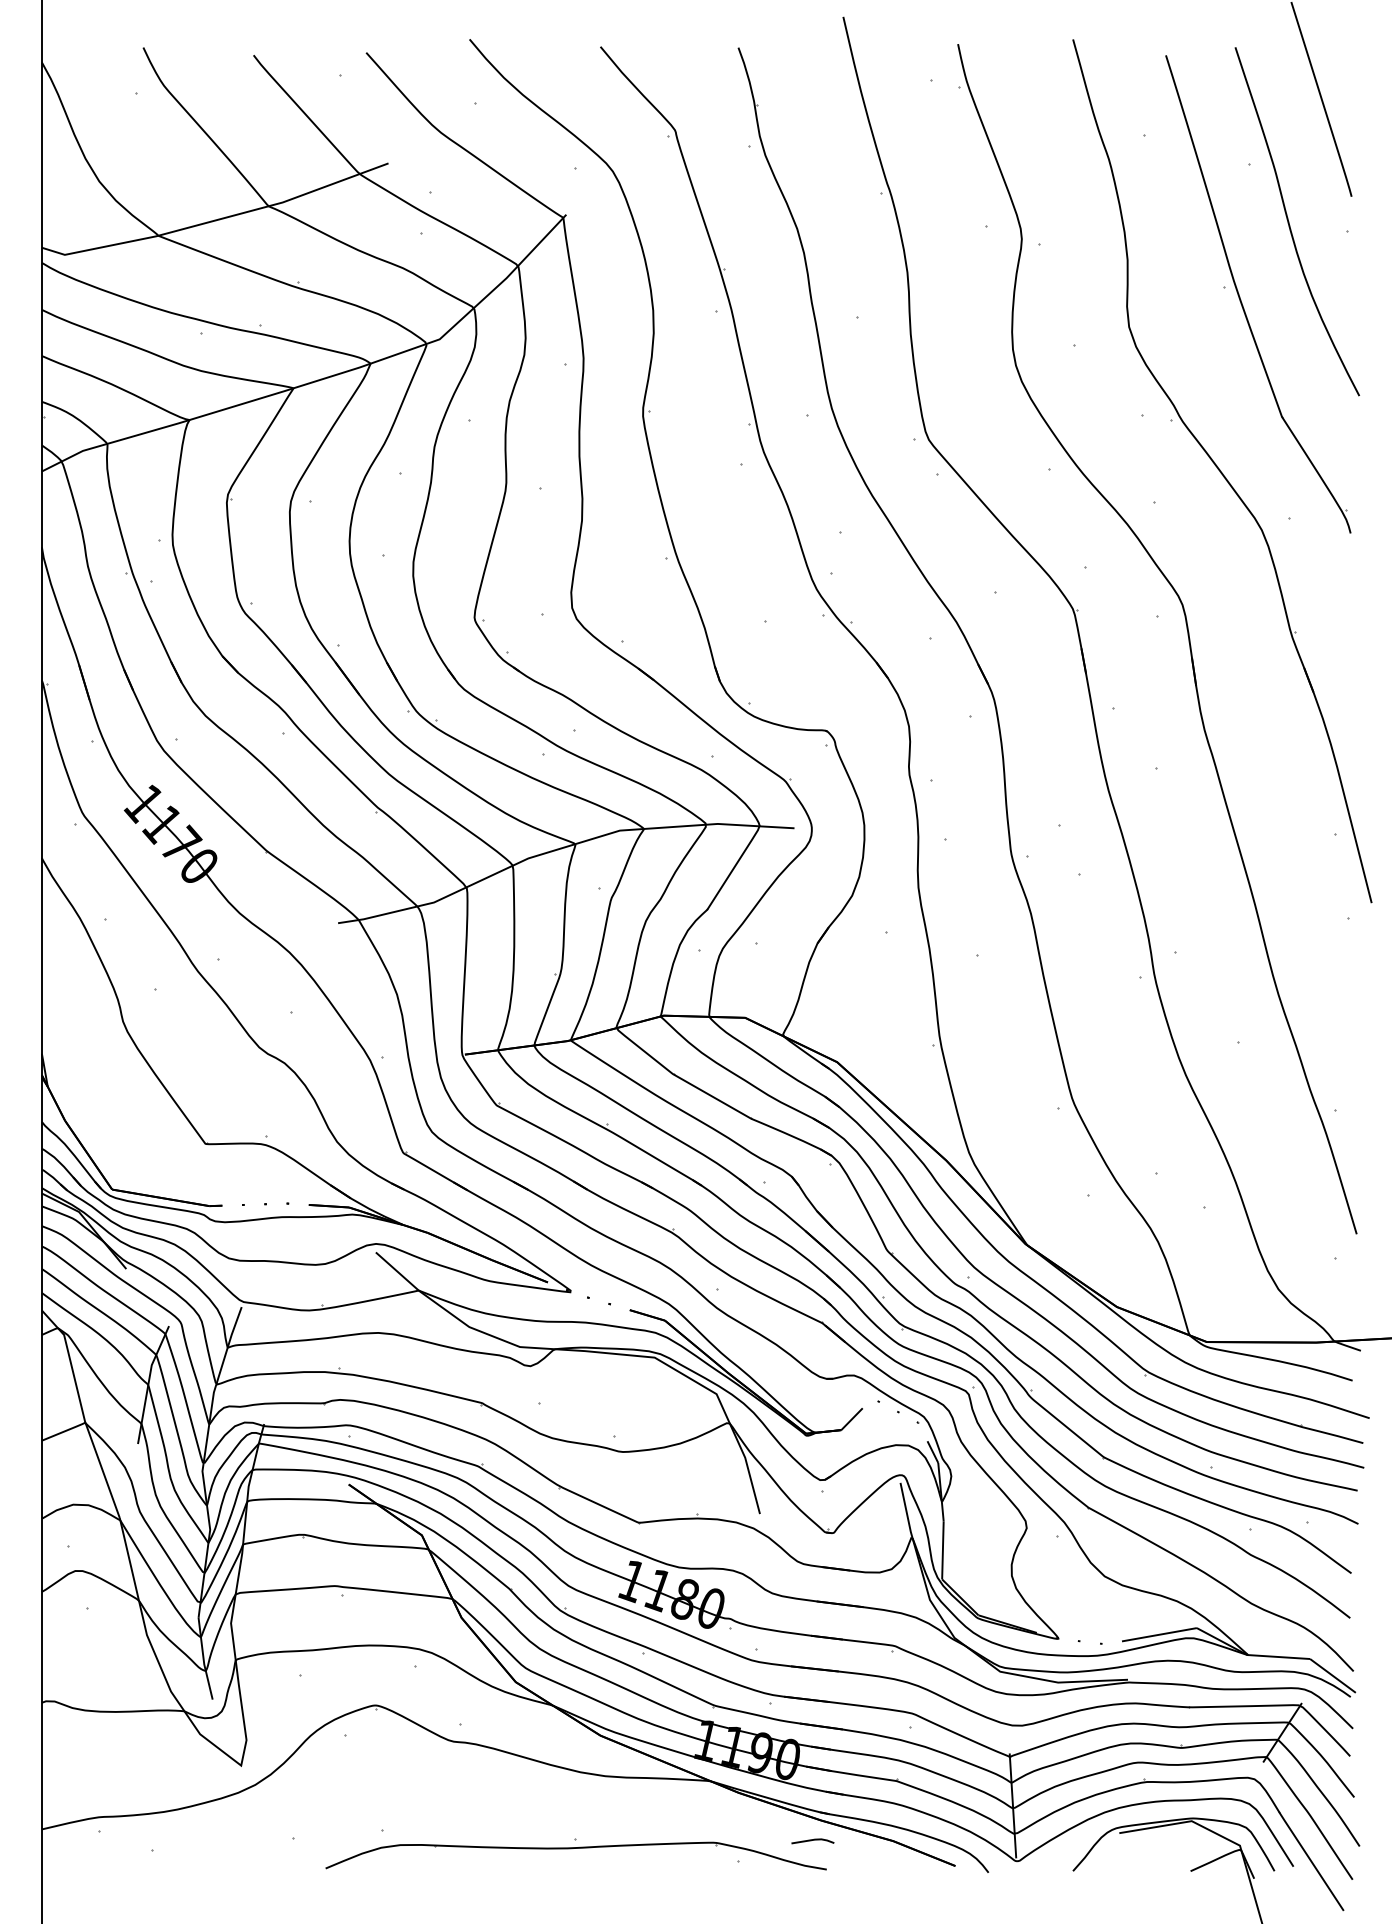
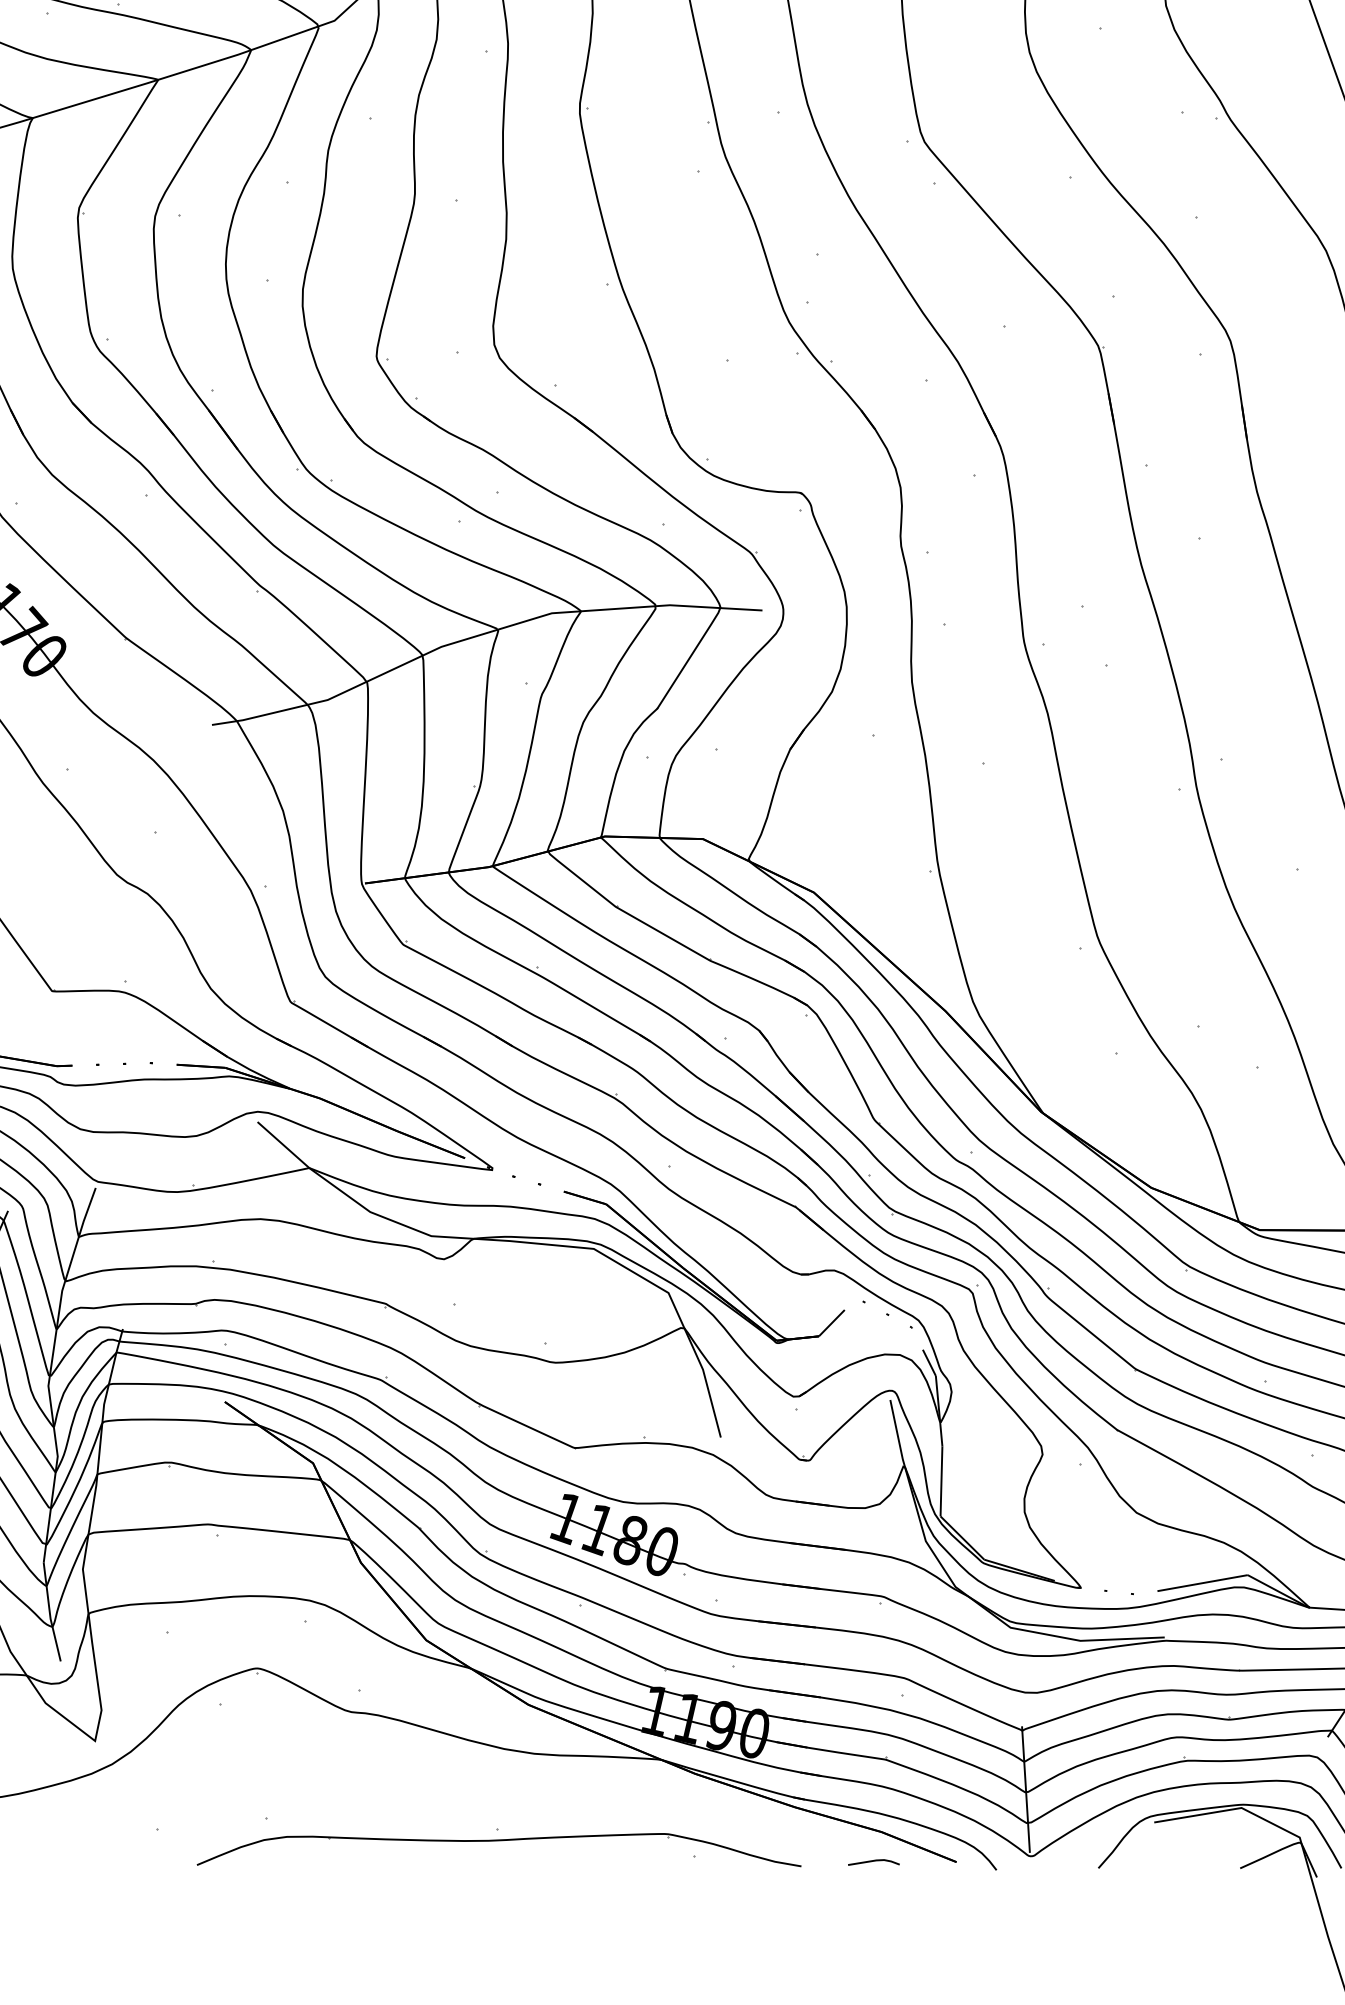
line: (812, 1840) -> (873, 1861), moved

